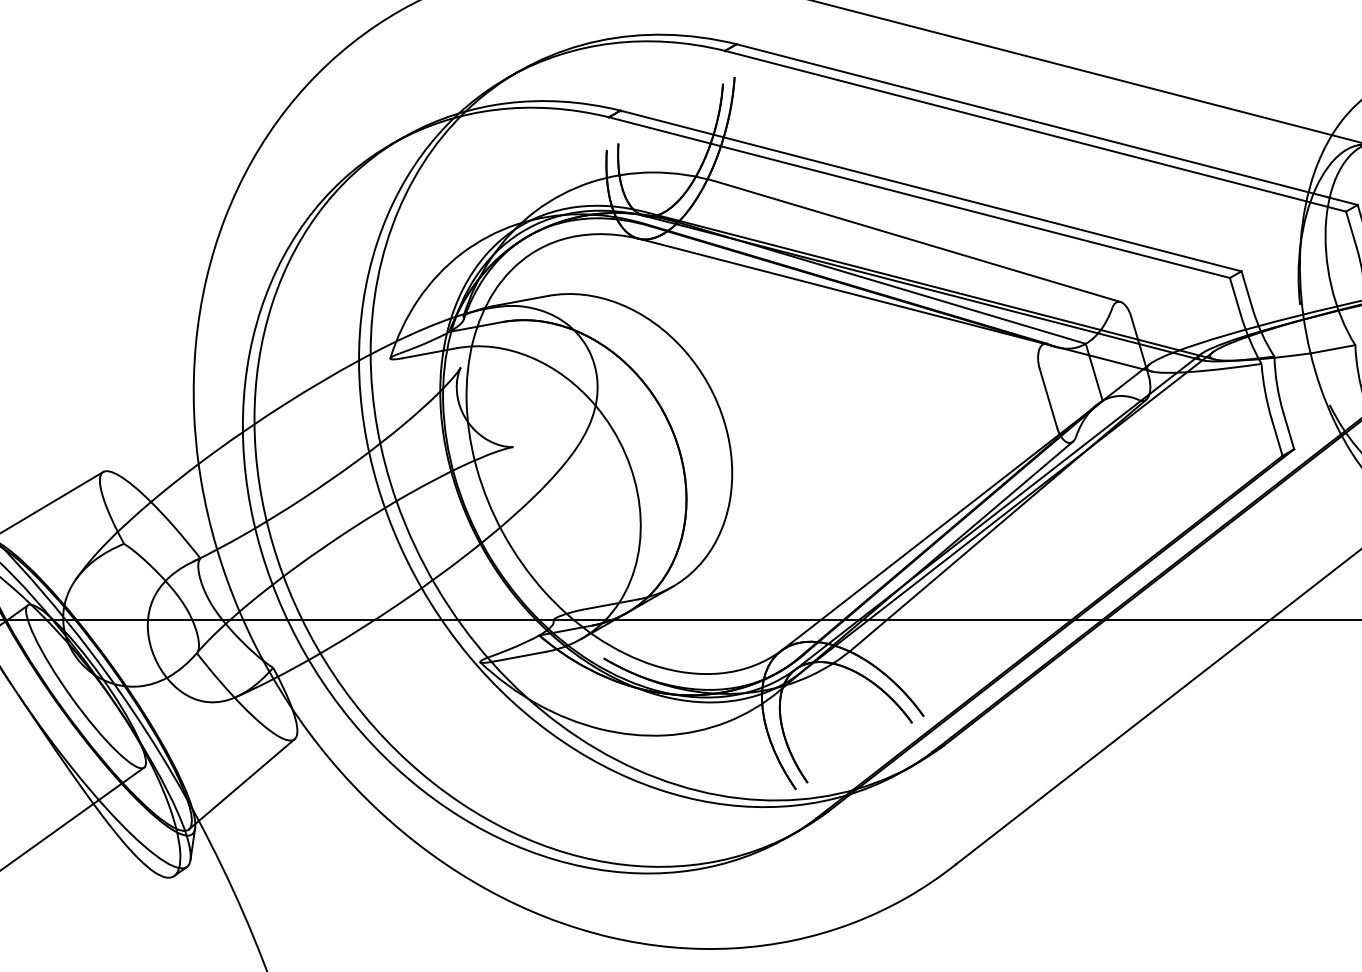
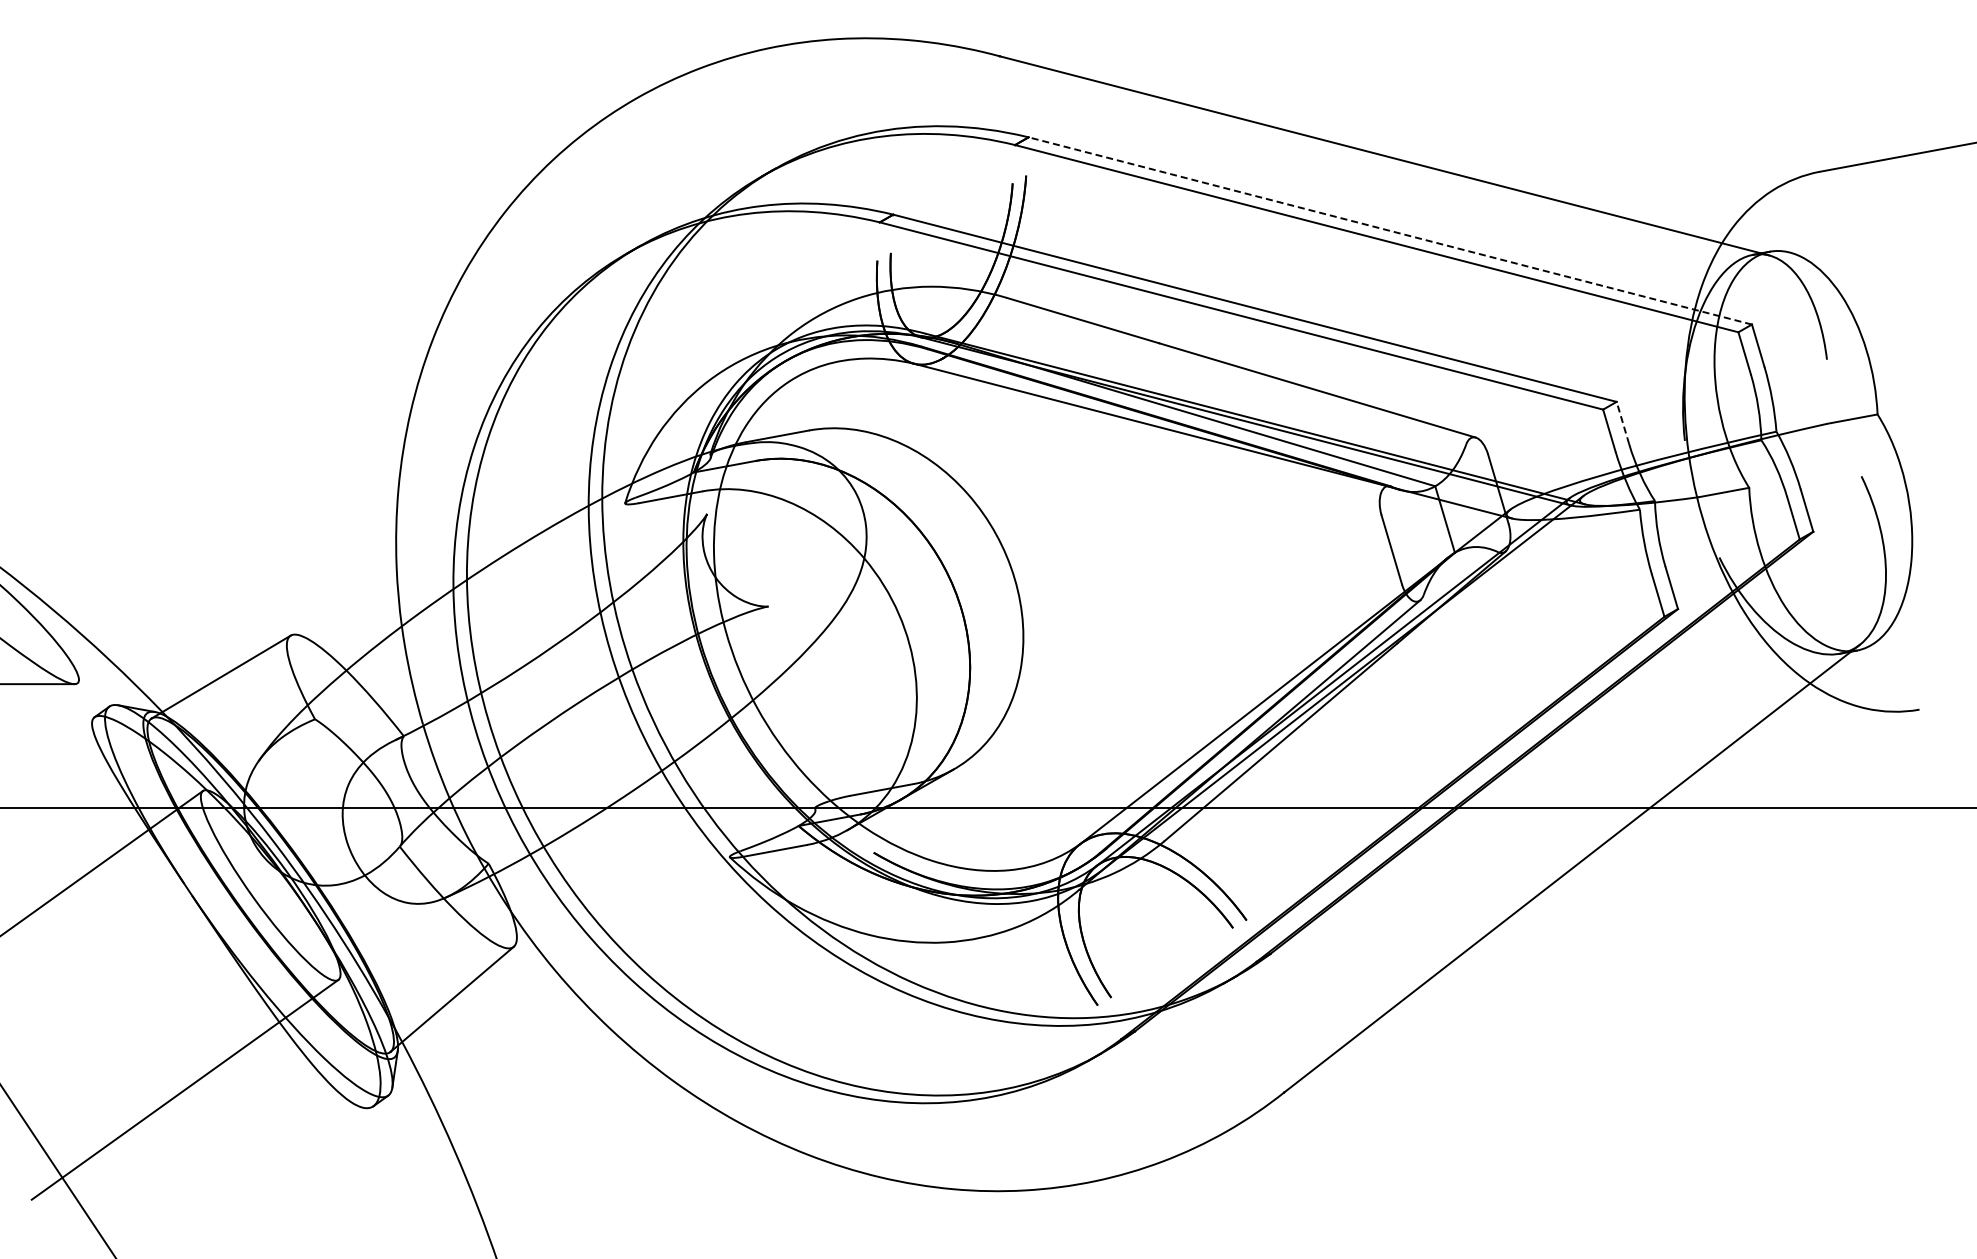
line: (1047, 124) -> (1390, 230), solid -> dashed
line: (1246, 289) -> (1622, 422), solid -> dashed

